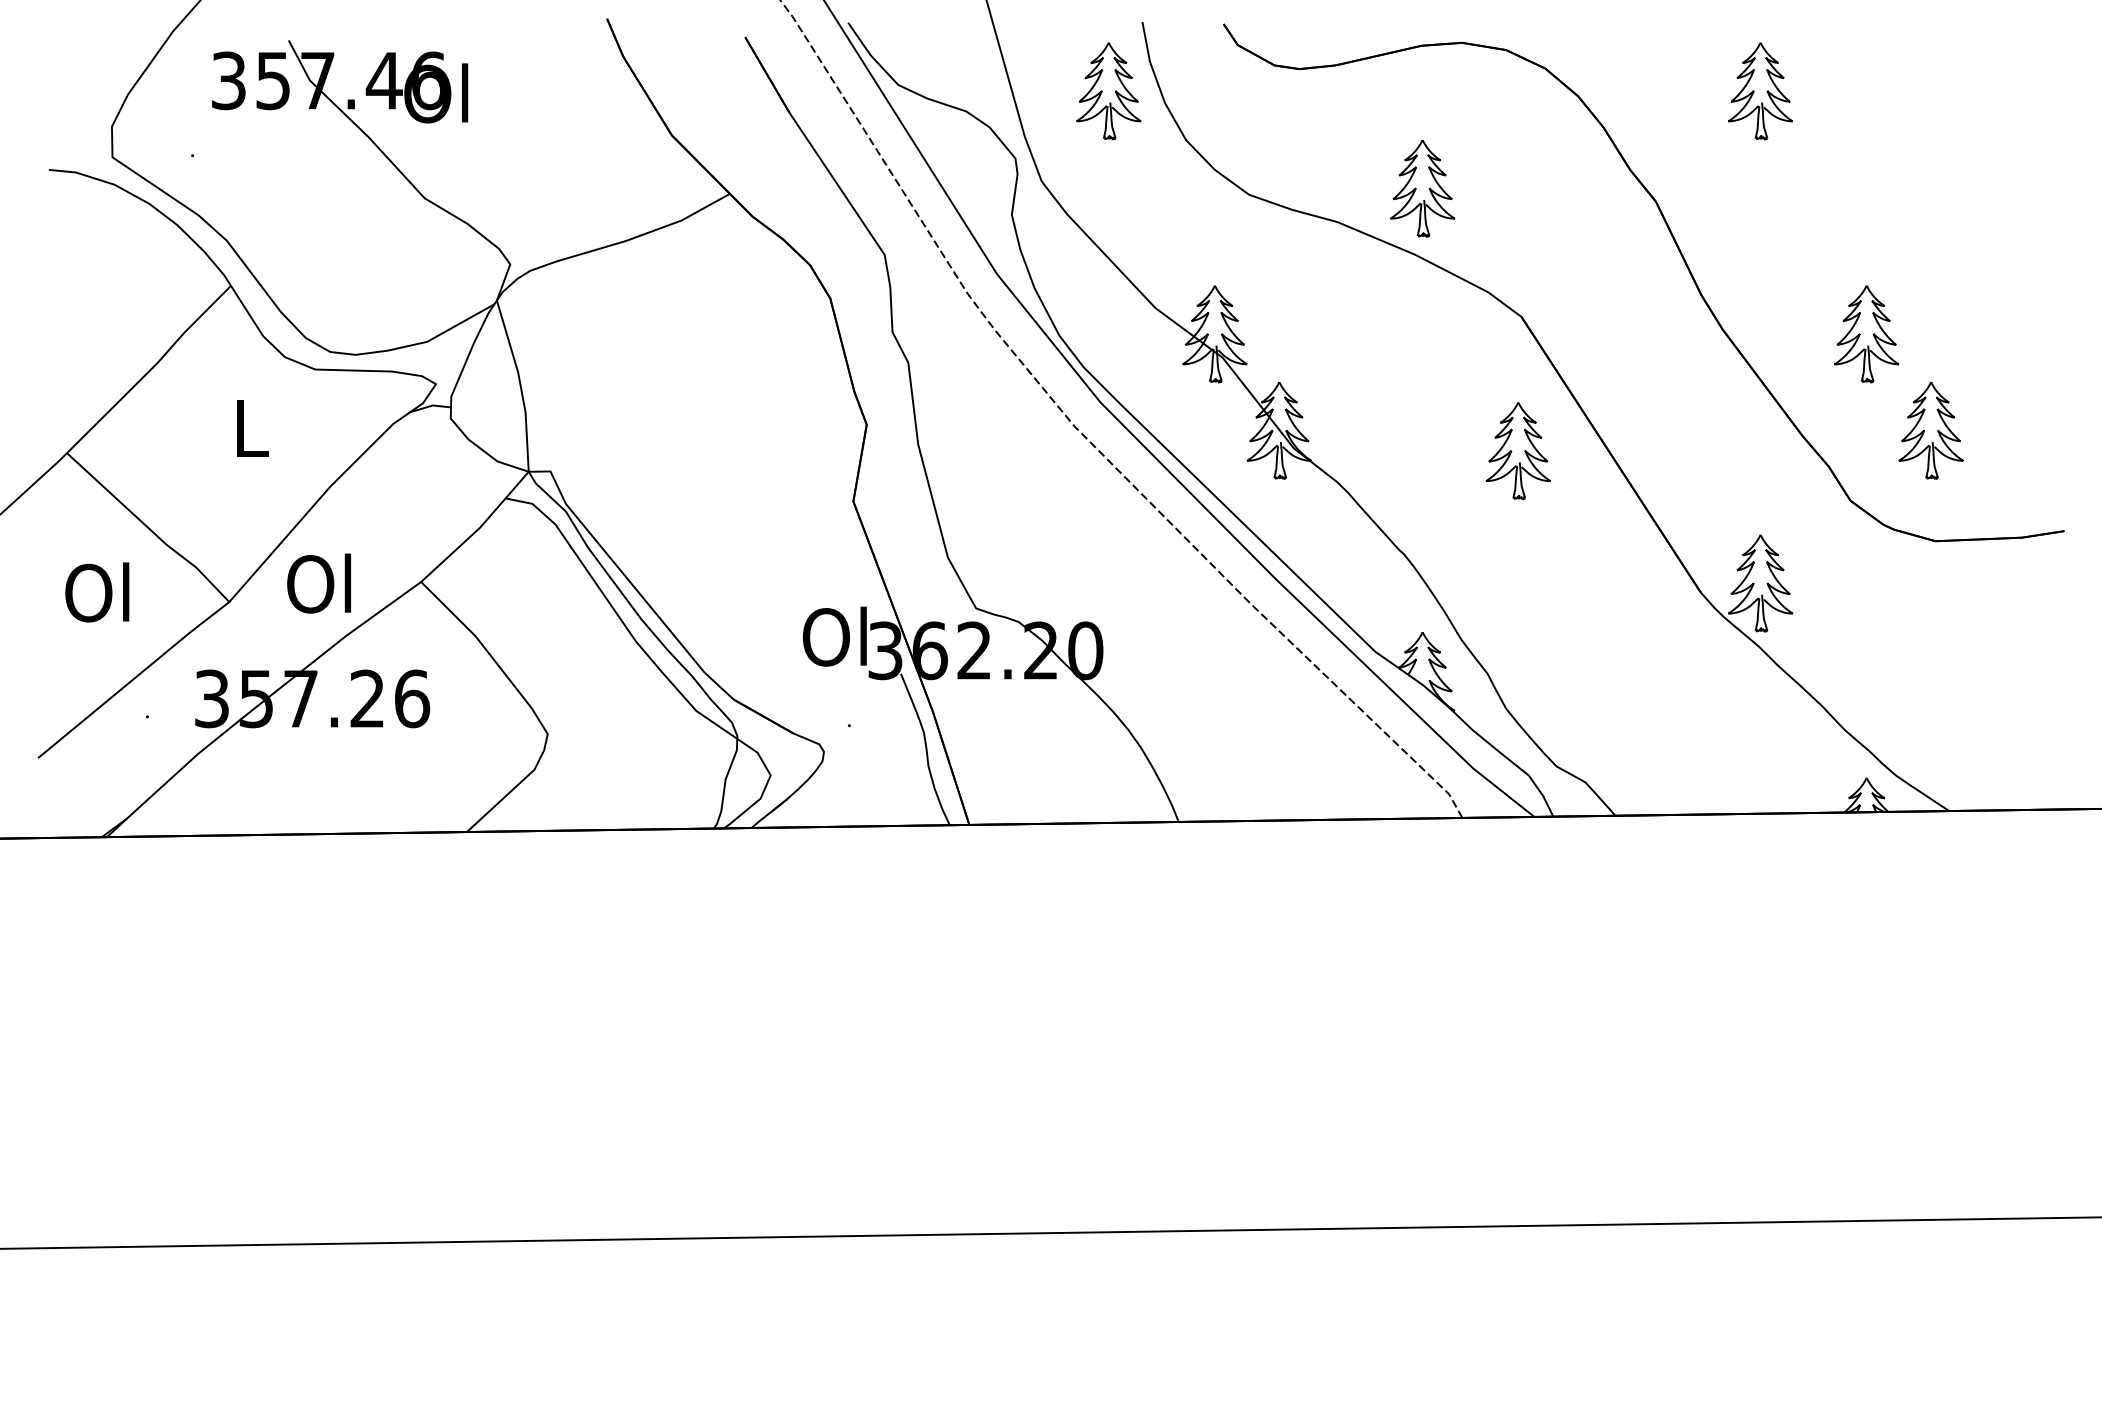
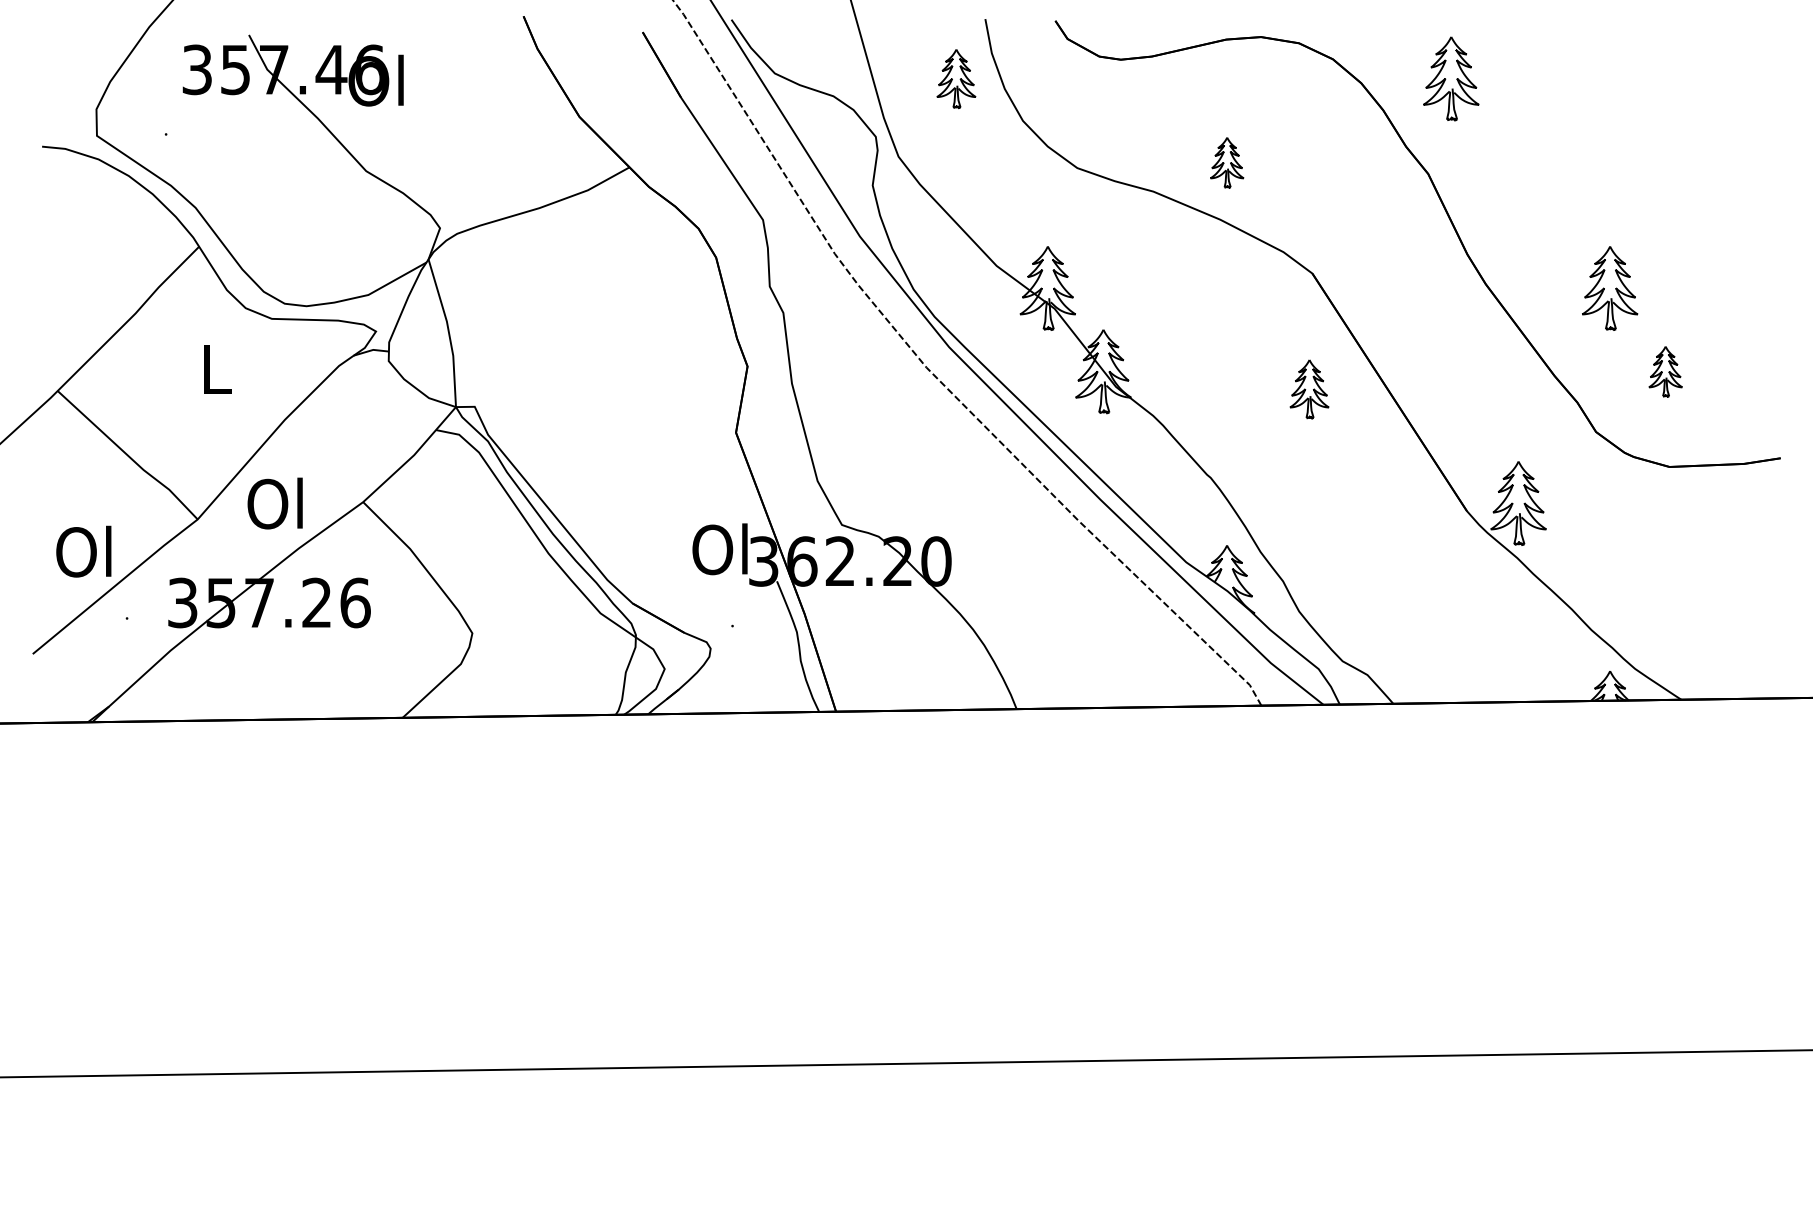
part: (1108, 91) -> (956, 79), size x0.7
part: (1760, 91) -> (1451, 79), moved
part: (1422, 188) -> (1226, 162), size x0.6
part: (1930, 430) -> (1665, 371), size x0.6
part: (1517, 451) -> (1308, 389), size x0.7
text: (97, 592) -> (84, 551), moved

